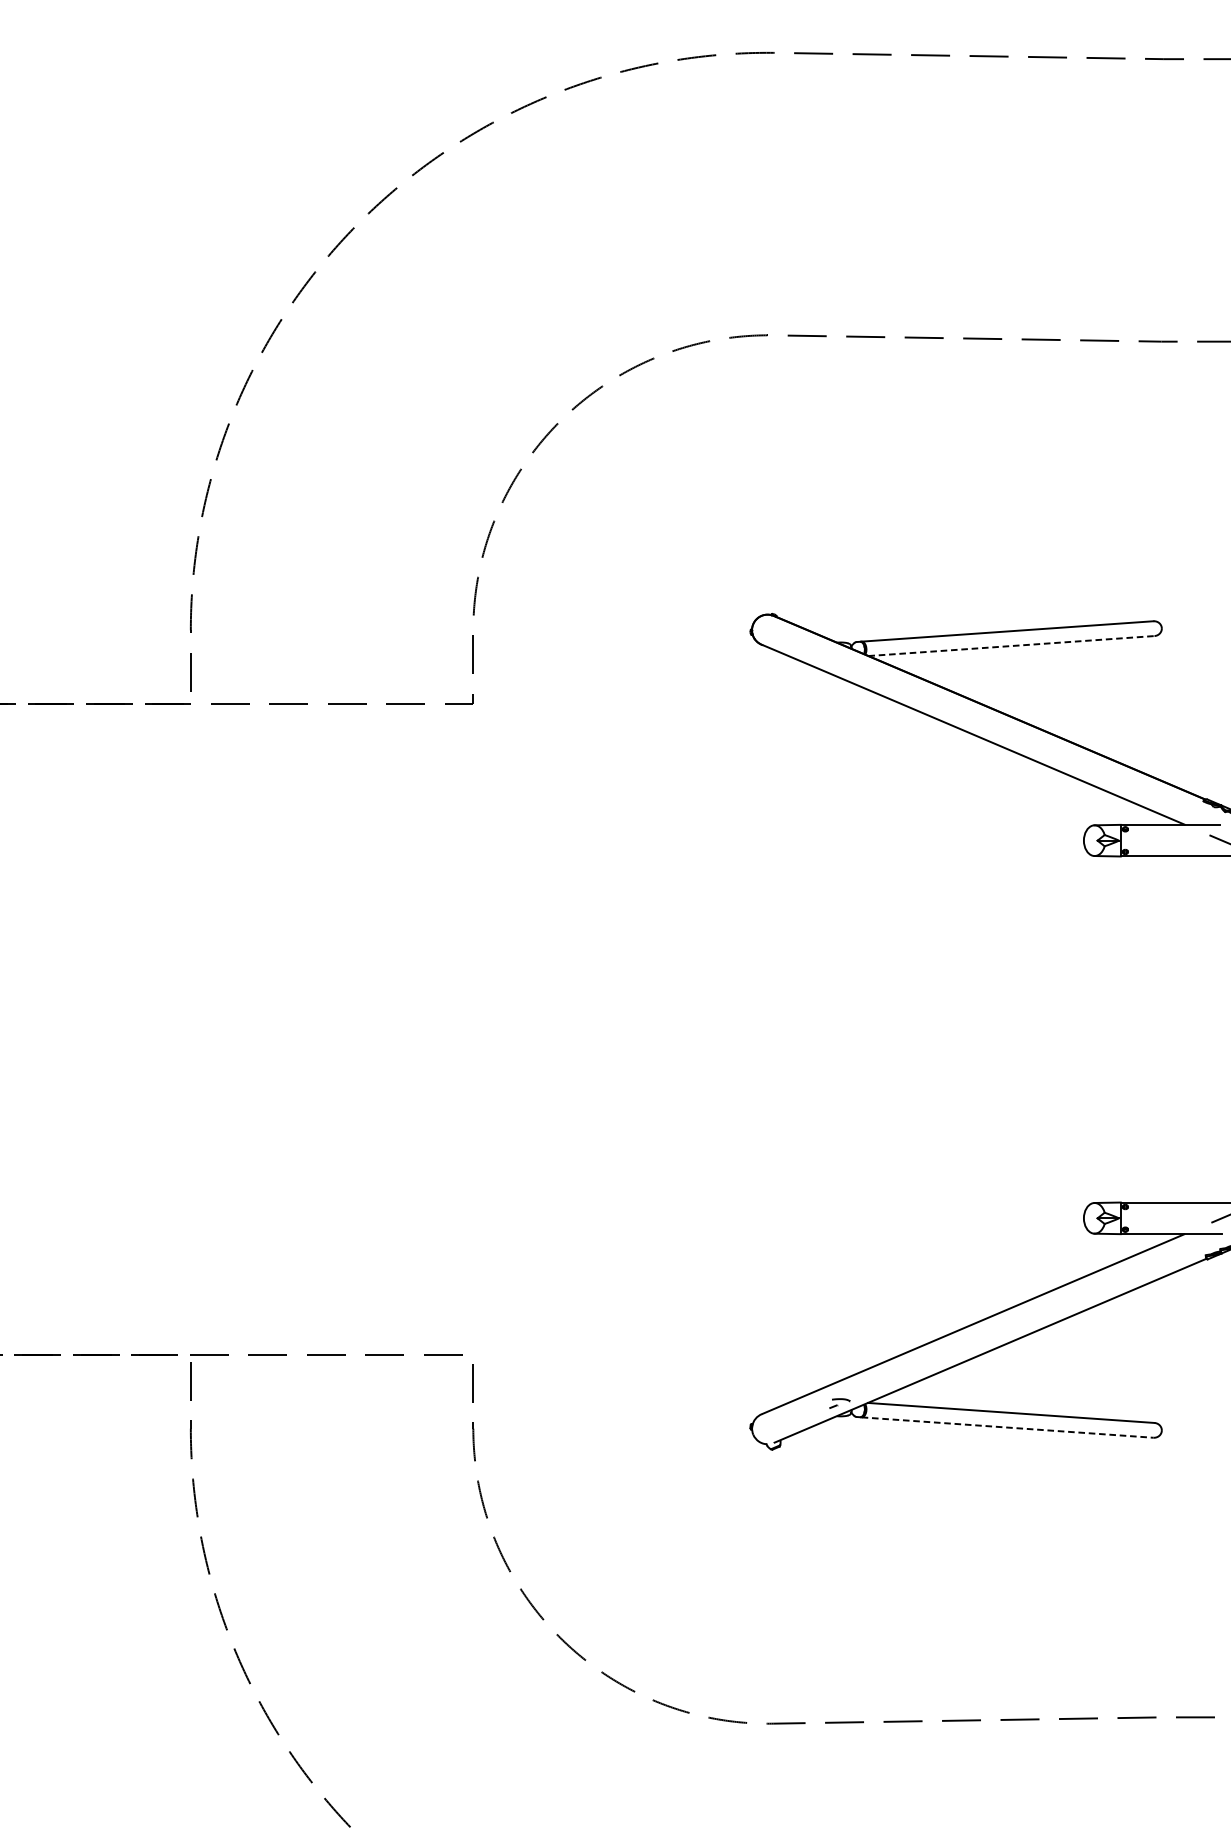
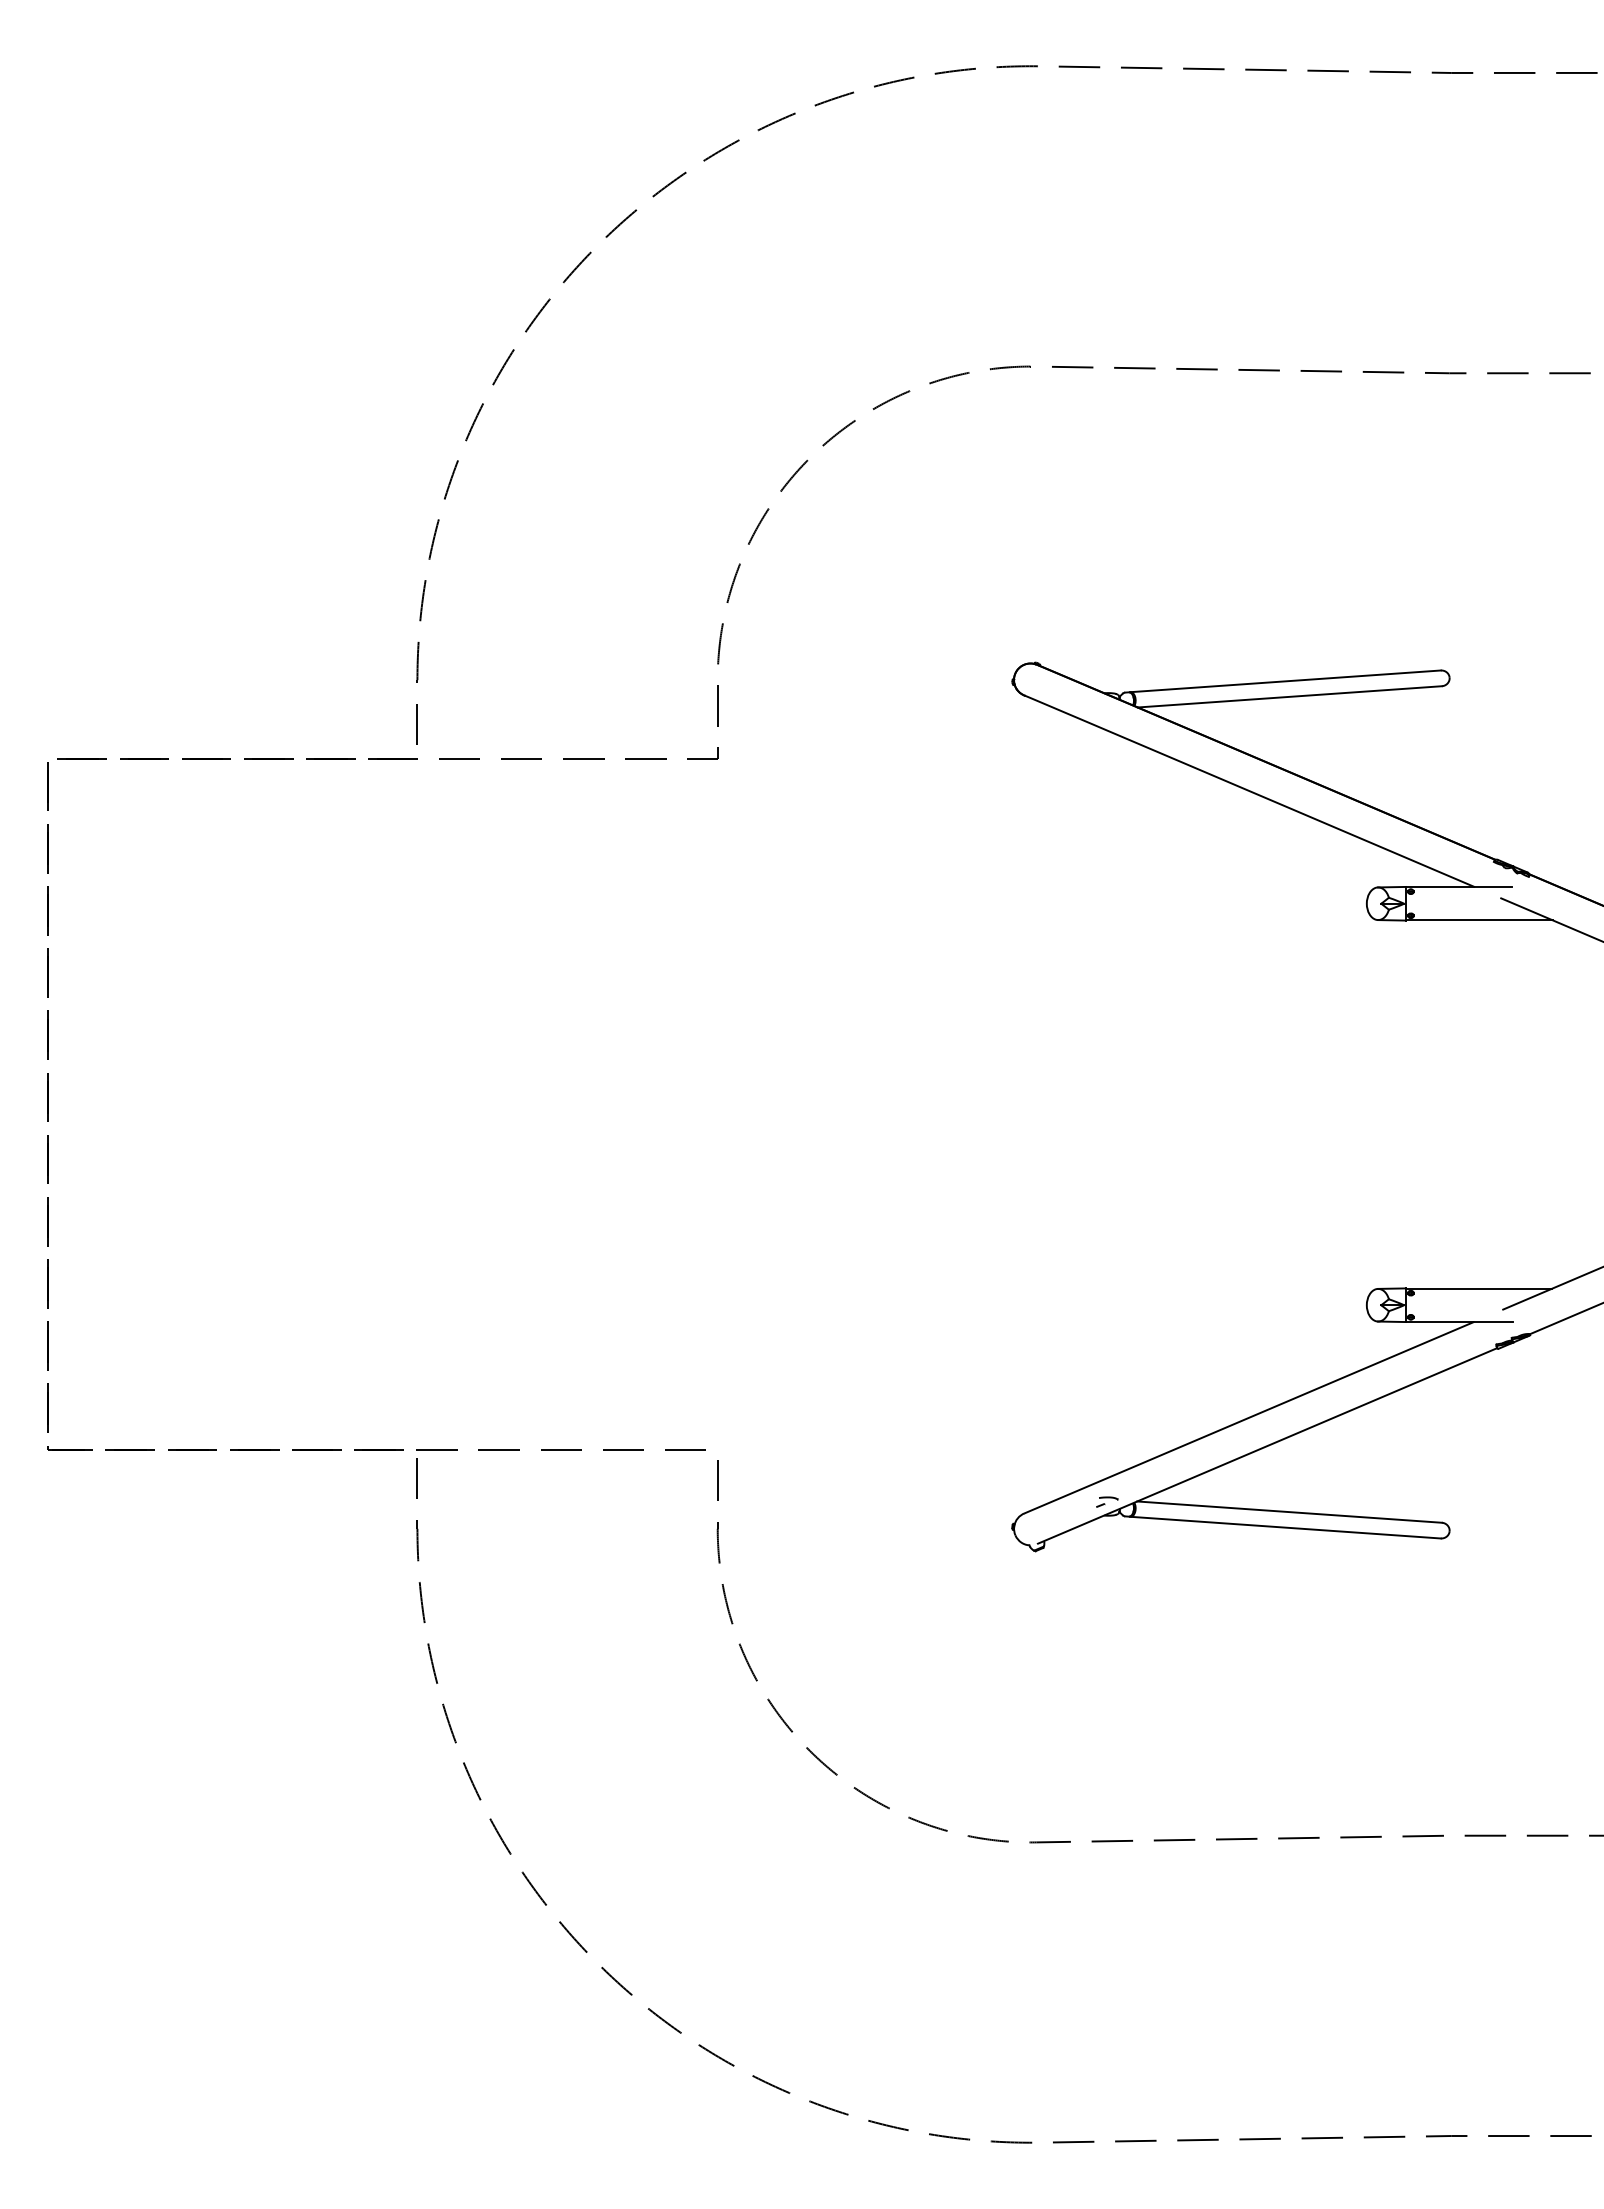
line: (1012, 645) -> (1290, 696), dashed -> solid
line: (1008, 1427) -> (1286, 1527), dashed -> solid

